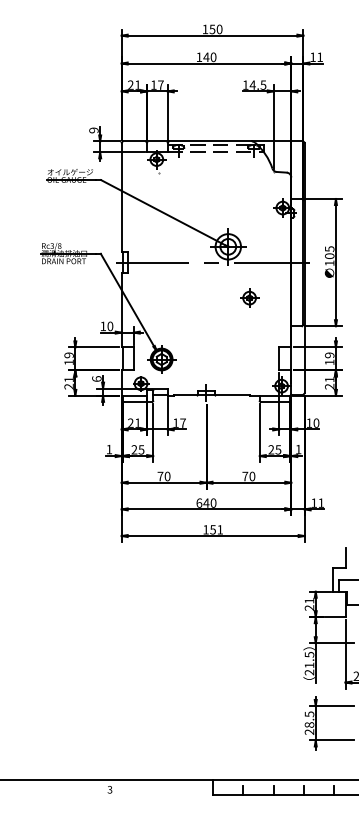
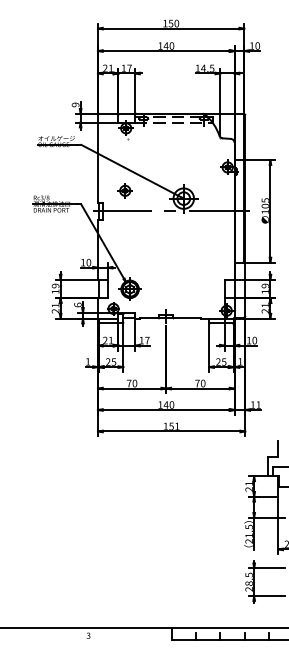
text: (320, 57) -> (258, 46), 11 -> 10
part: (249, 297) -> (125, 190), moved
text: (199, 502) -> (160, 404), 640 -> 140

